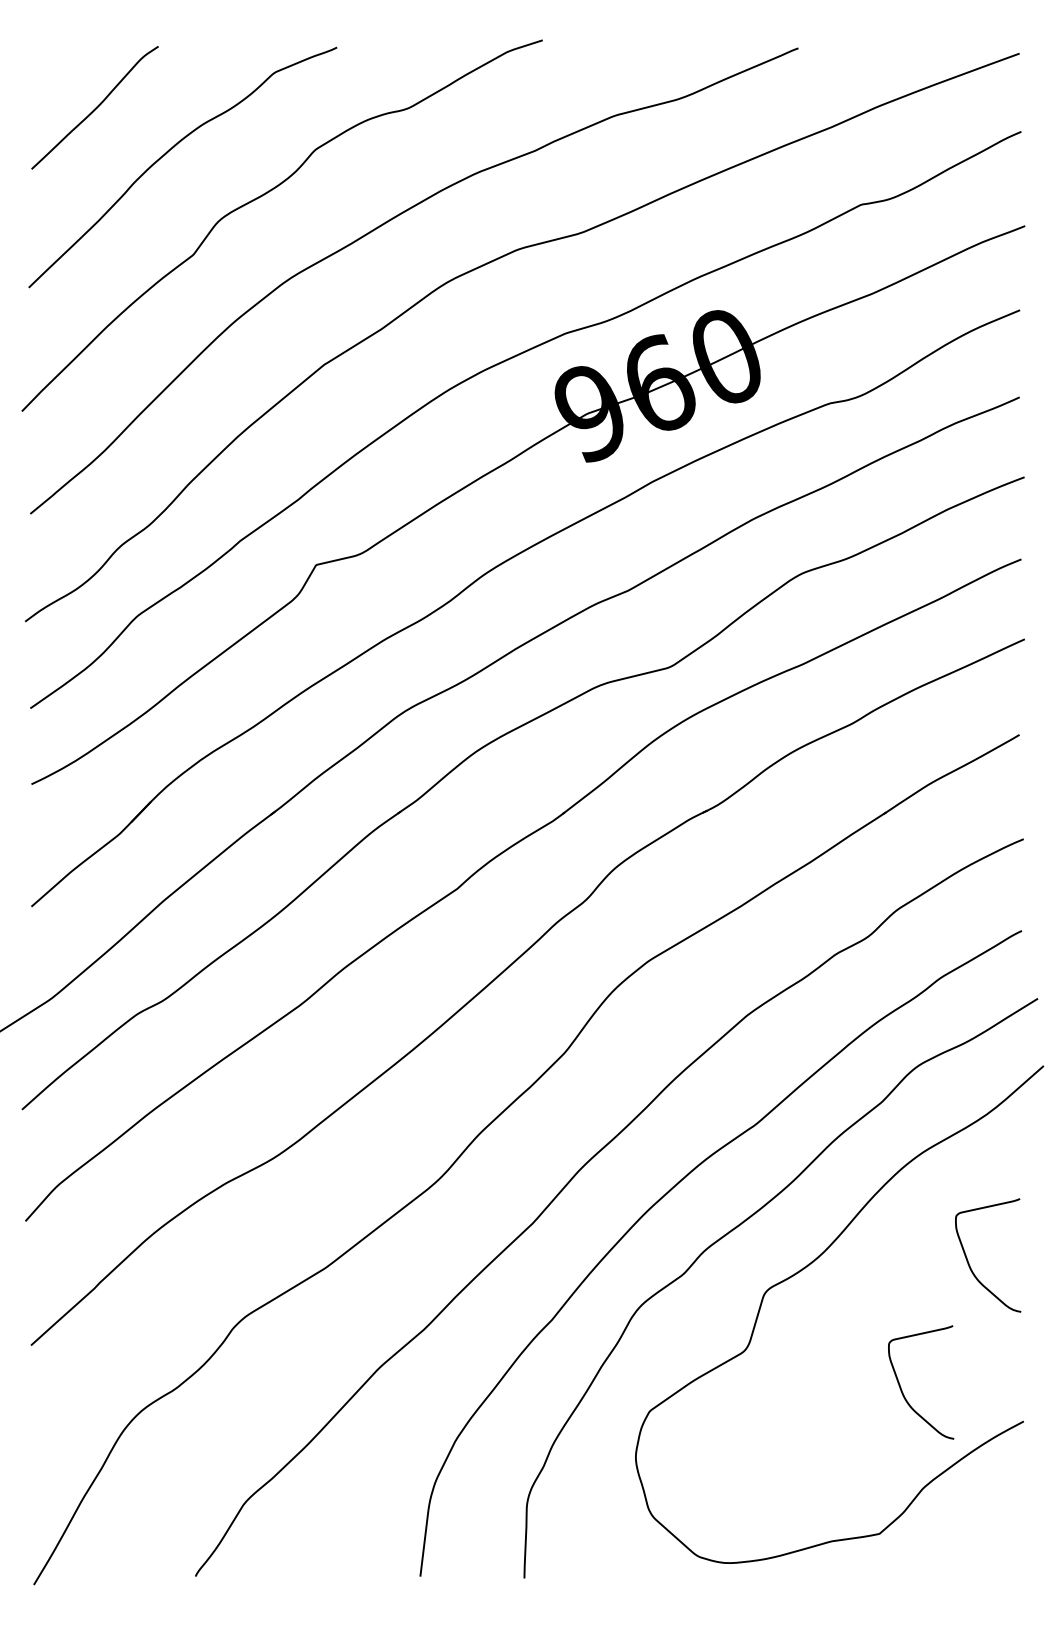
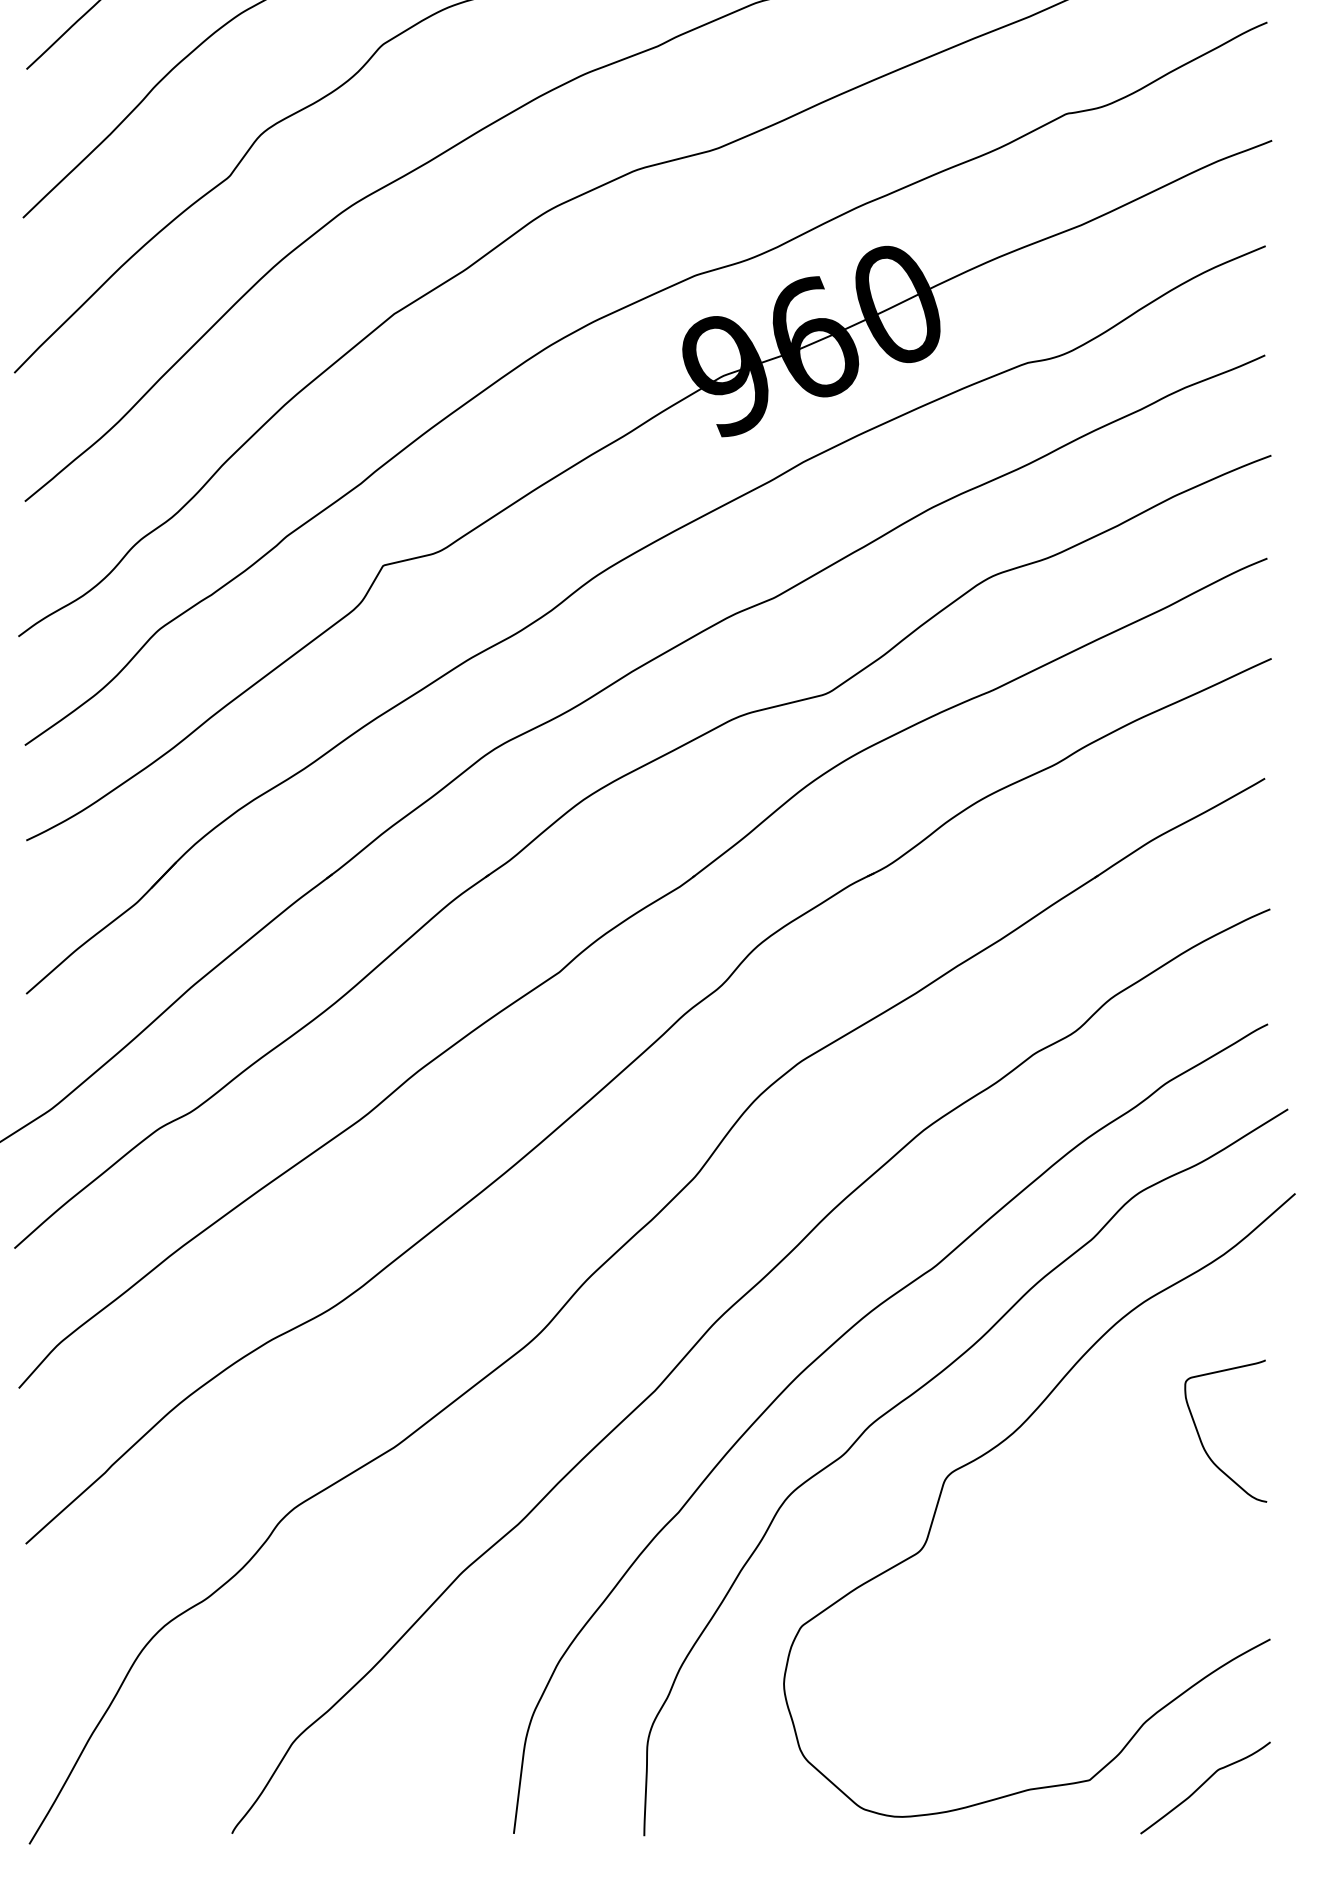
curve: (903, 1392) -> (1119, 1603), removed
curve: (970, 1537) -> (1203, 1784), added

